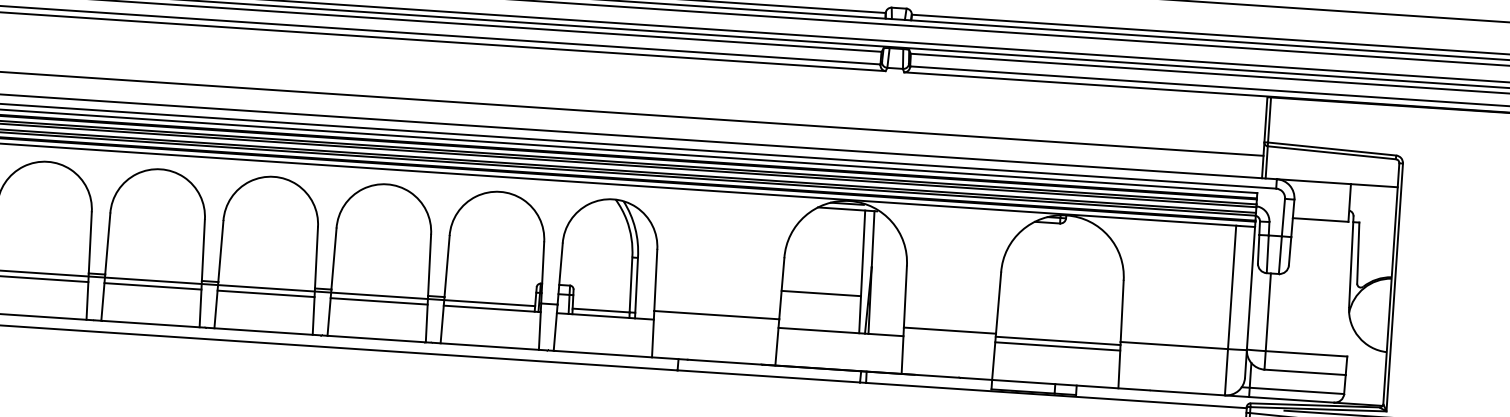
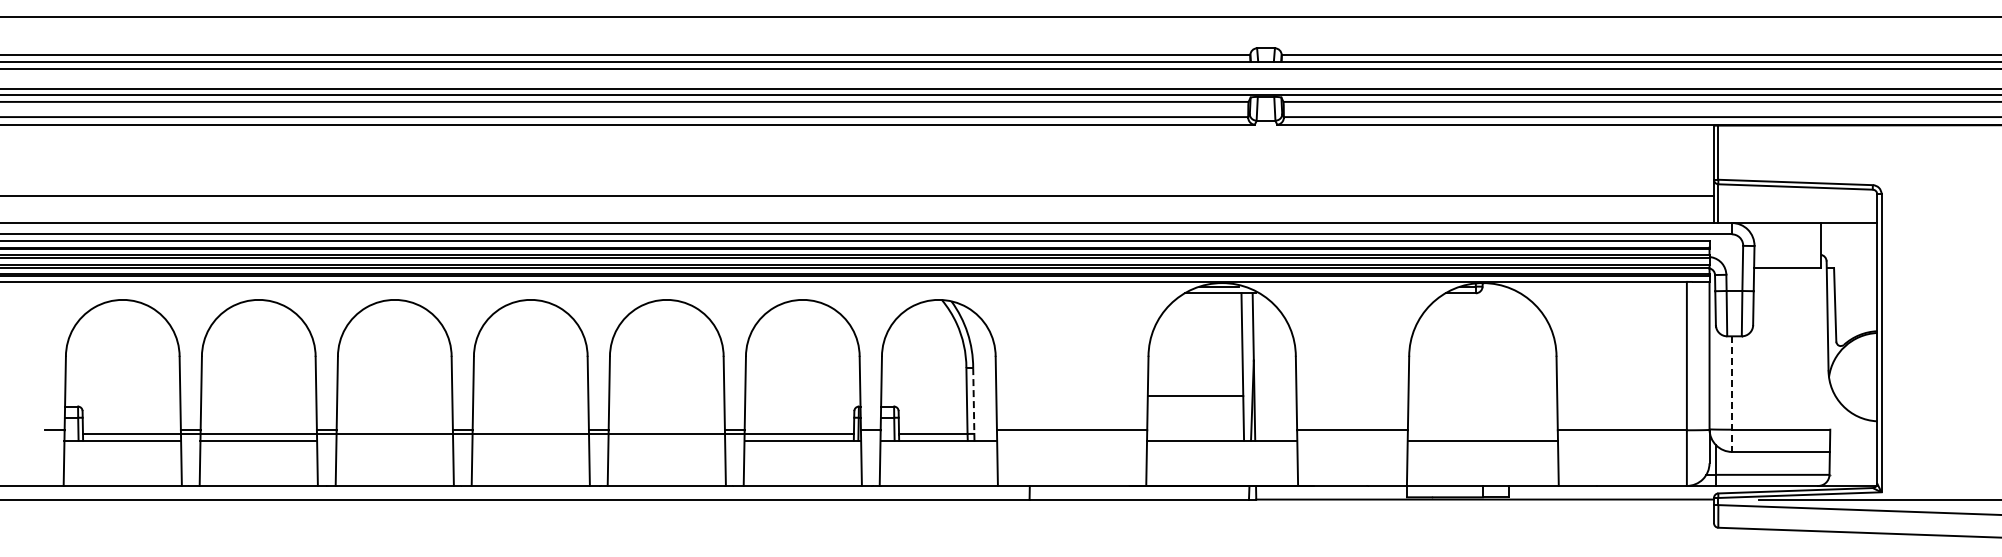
line: (636, 285) -> (973, 401), solid -> dashed
line: (152, 286) -> (394, 440), removed
line: (265, 293) -> (530, 440), removed
line: (378, 301) -> (666, 440), removed
line: (1267, 321) -> (1732, 394), solid -> dashed
line: (1057, 340) -> (1482, 433), removed

